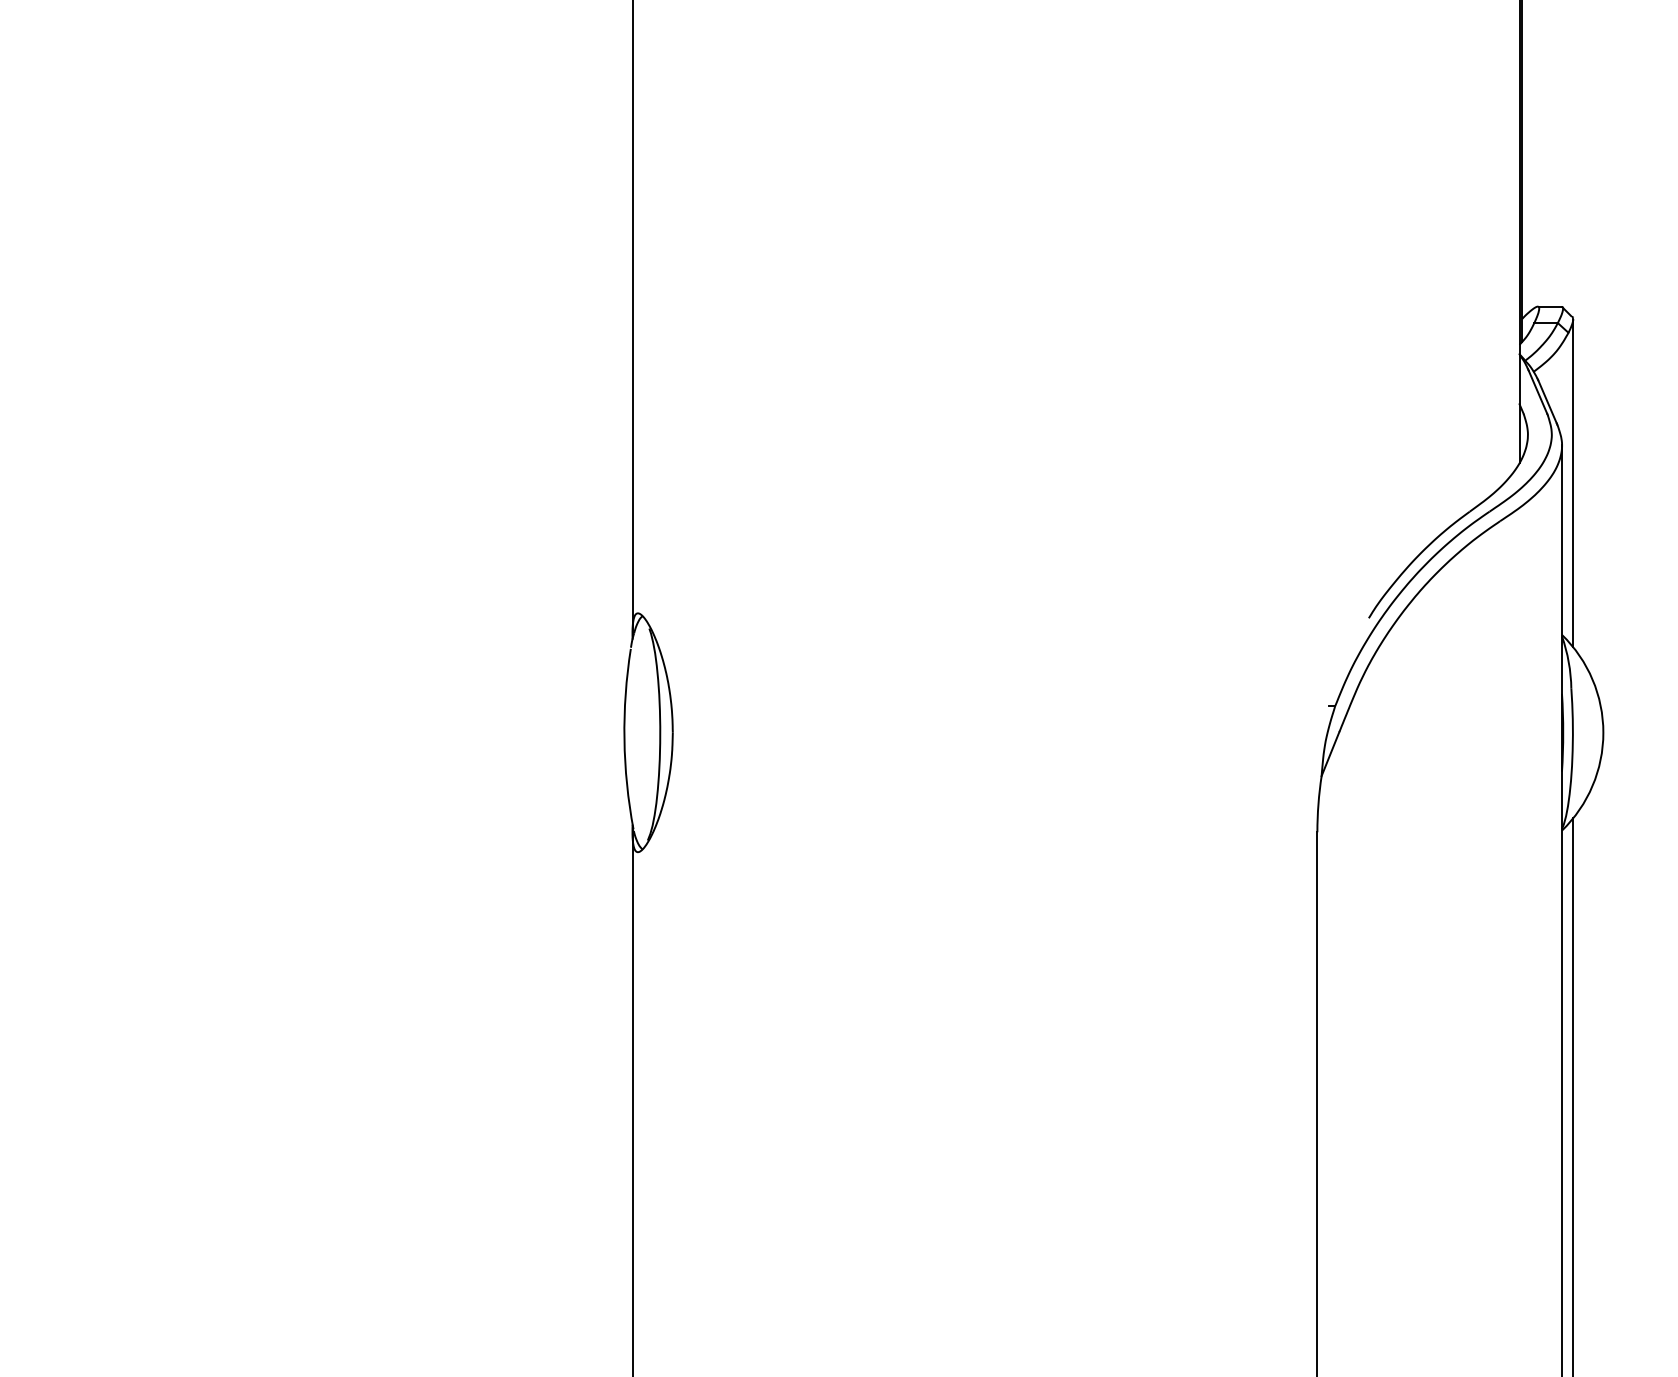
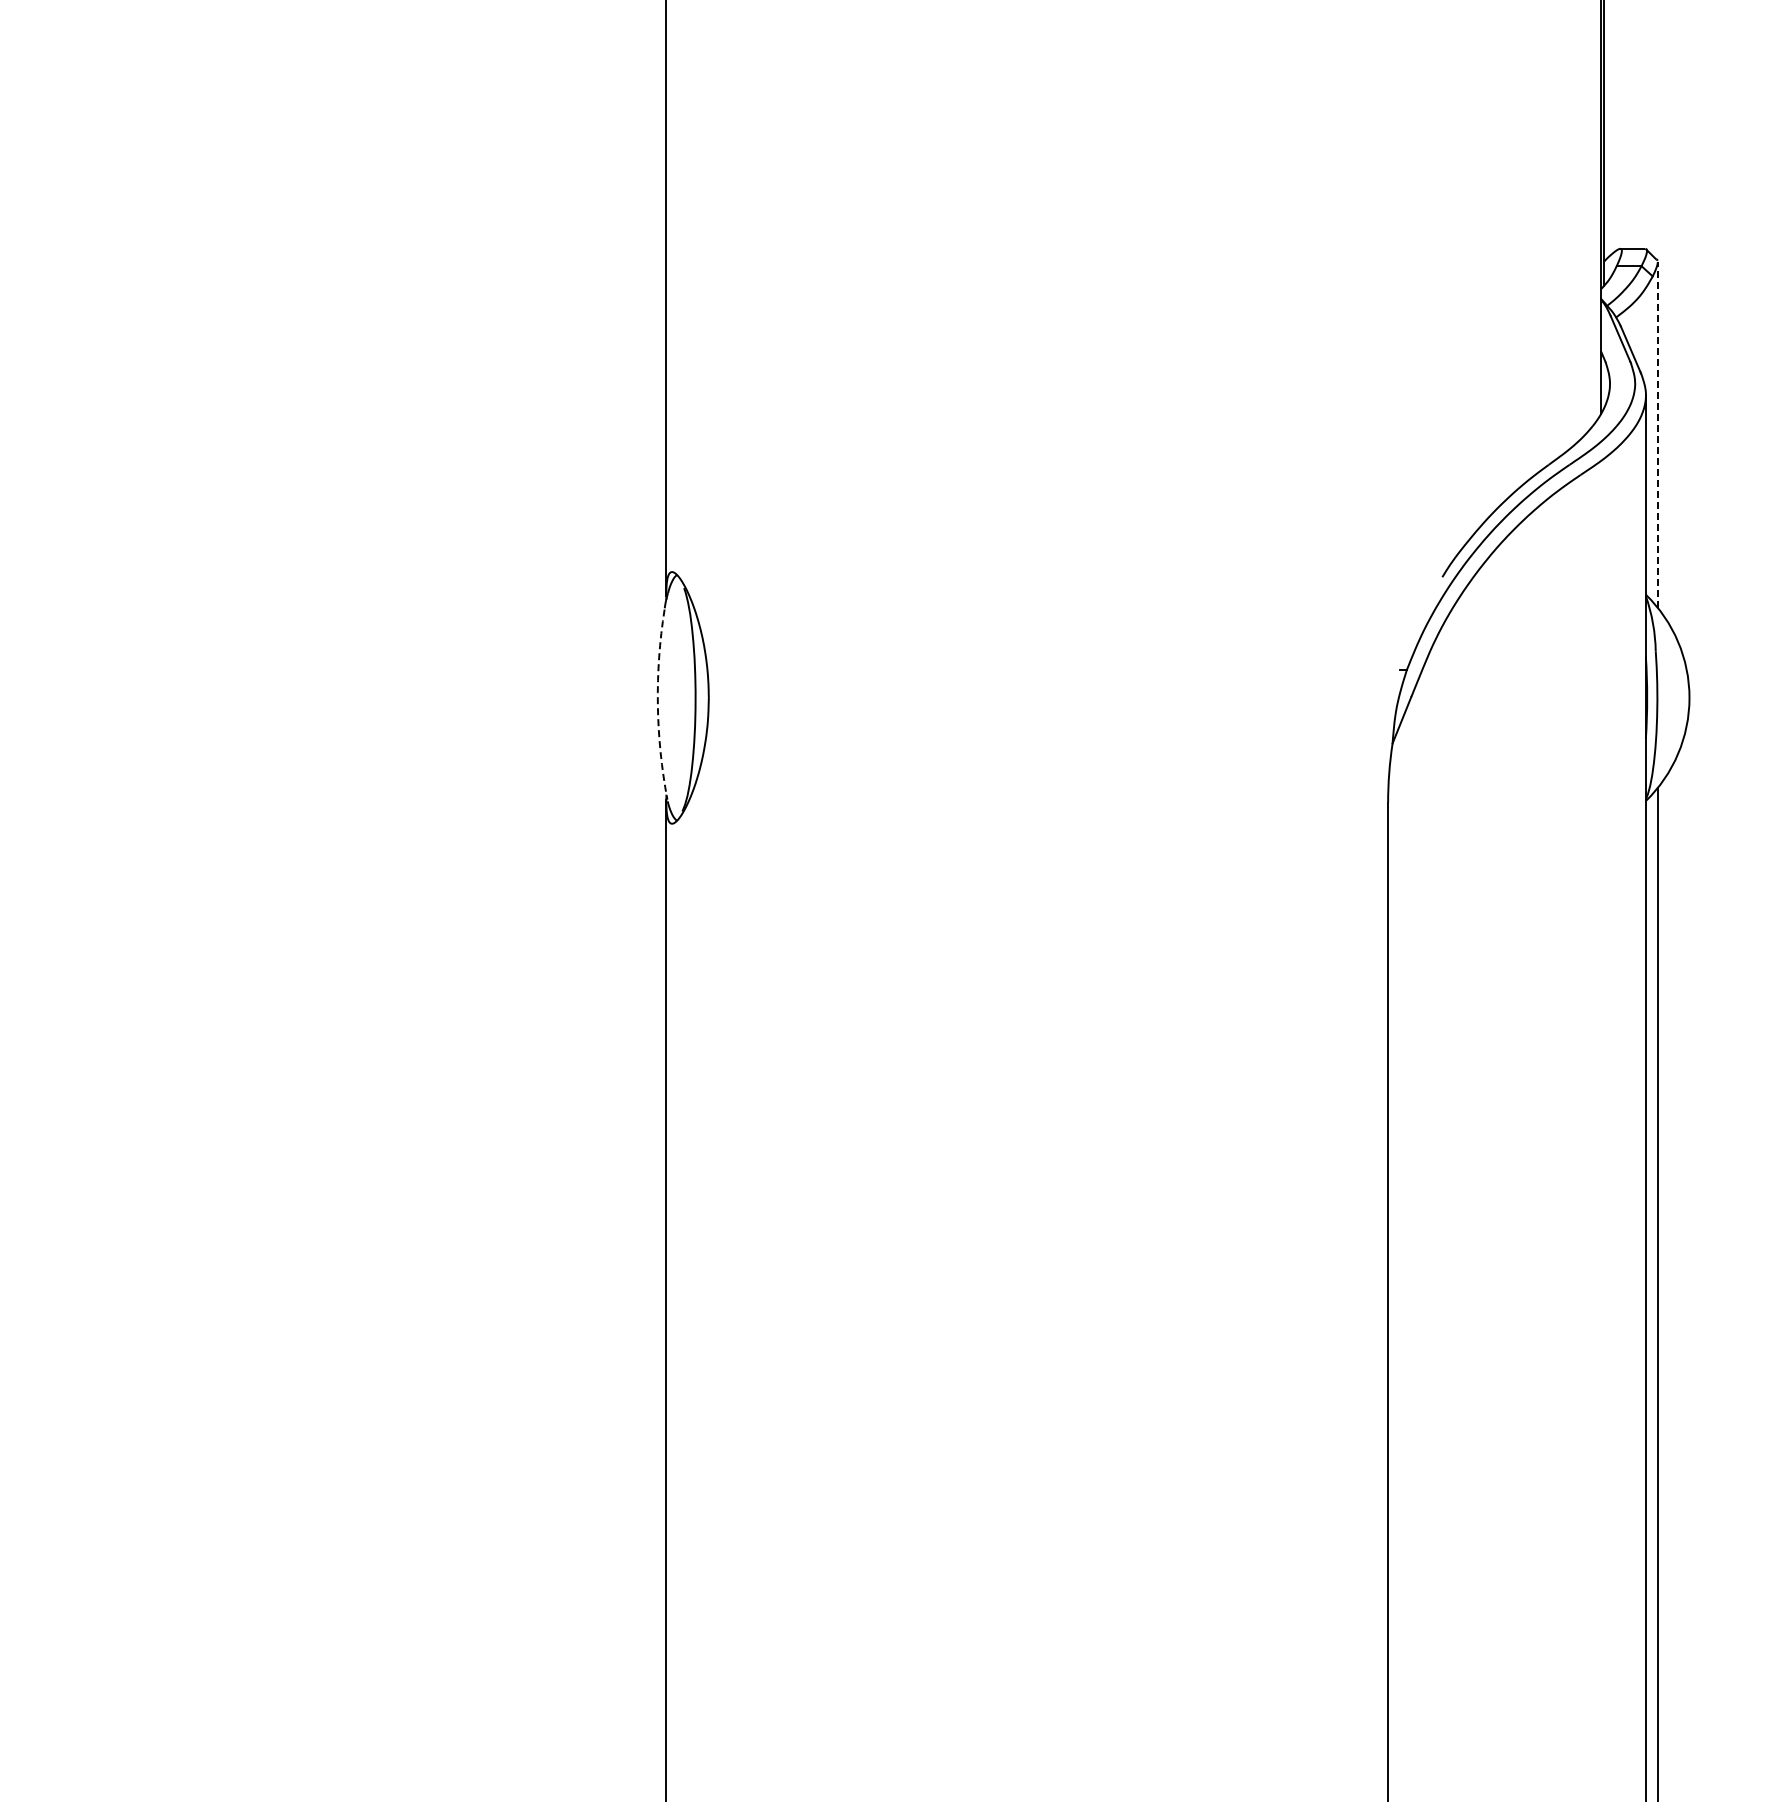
line: (1573, 482) -> (1657, 434), solid -> dashed
arc: (624, 739) -> (657, 704), solid -> dashed

